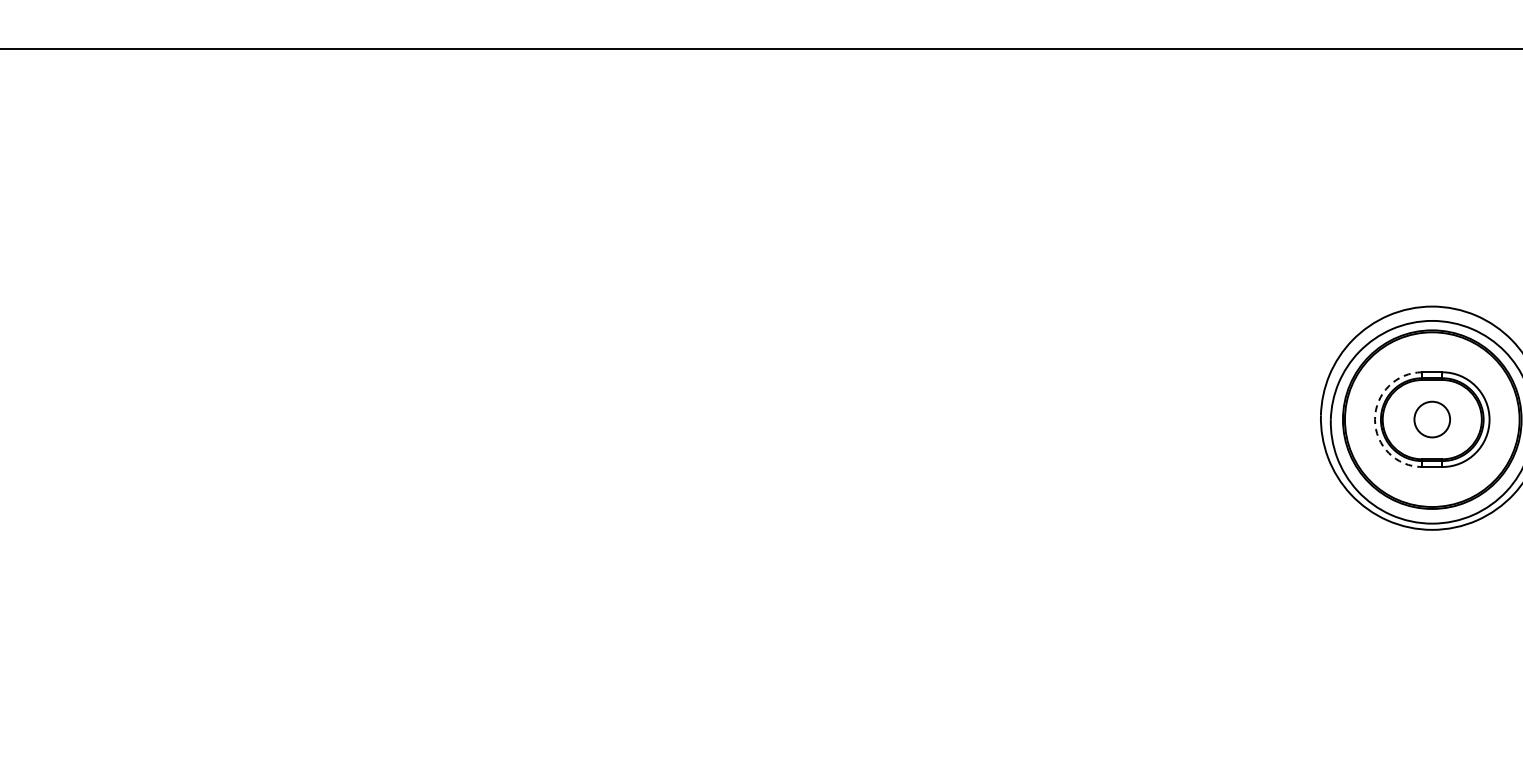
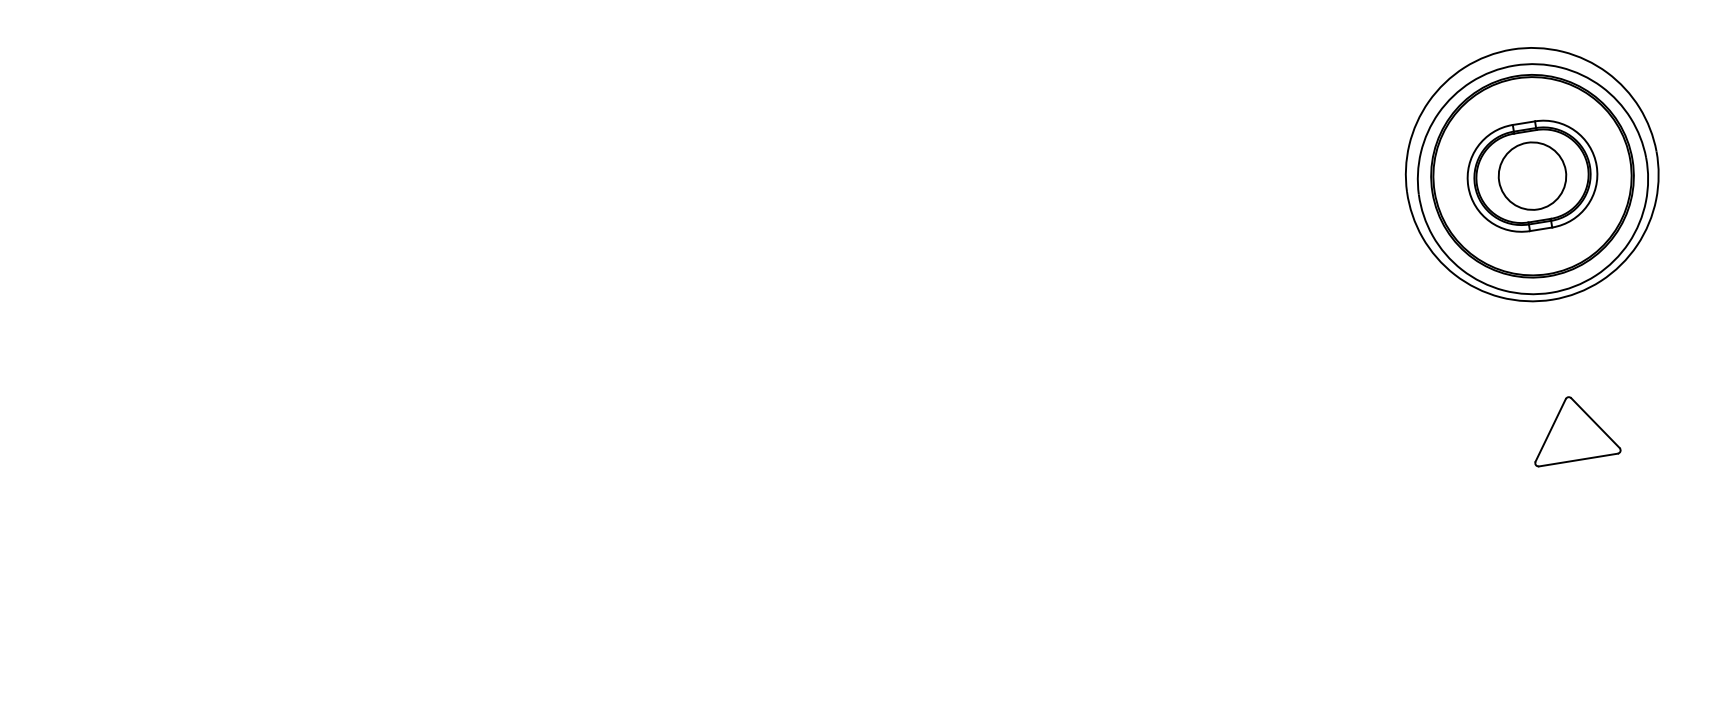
arc: (1375, 419) -> (1468, 186), dashed -> solid
circle: (1432, 419) -> (1532, 176), size x1.67
part: (1432, 644) -> (1573, 428), added

